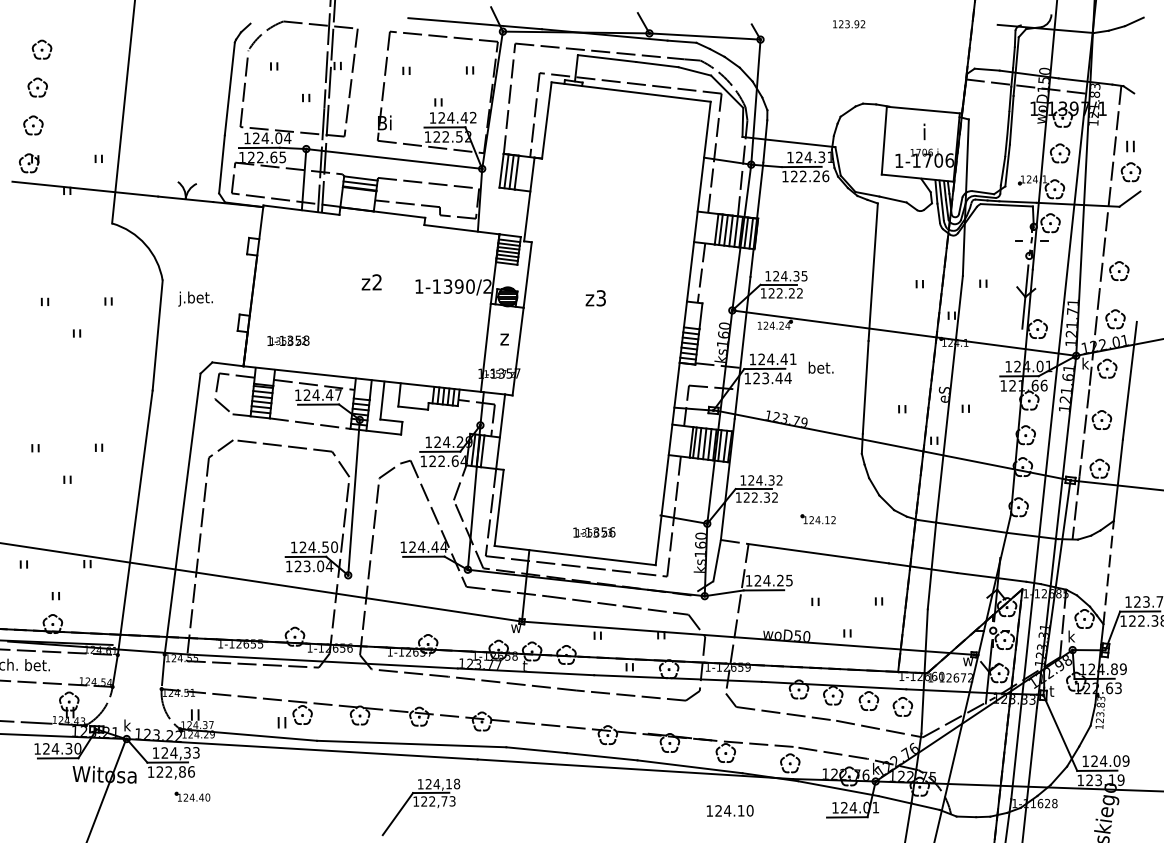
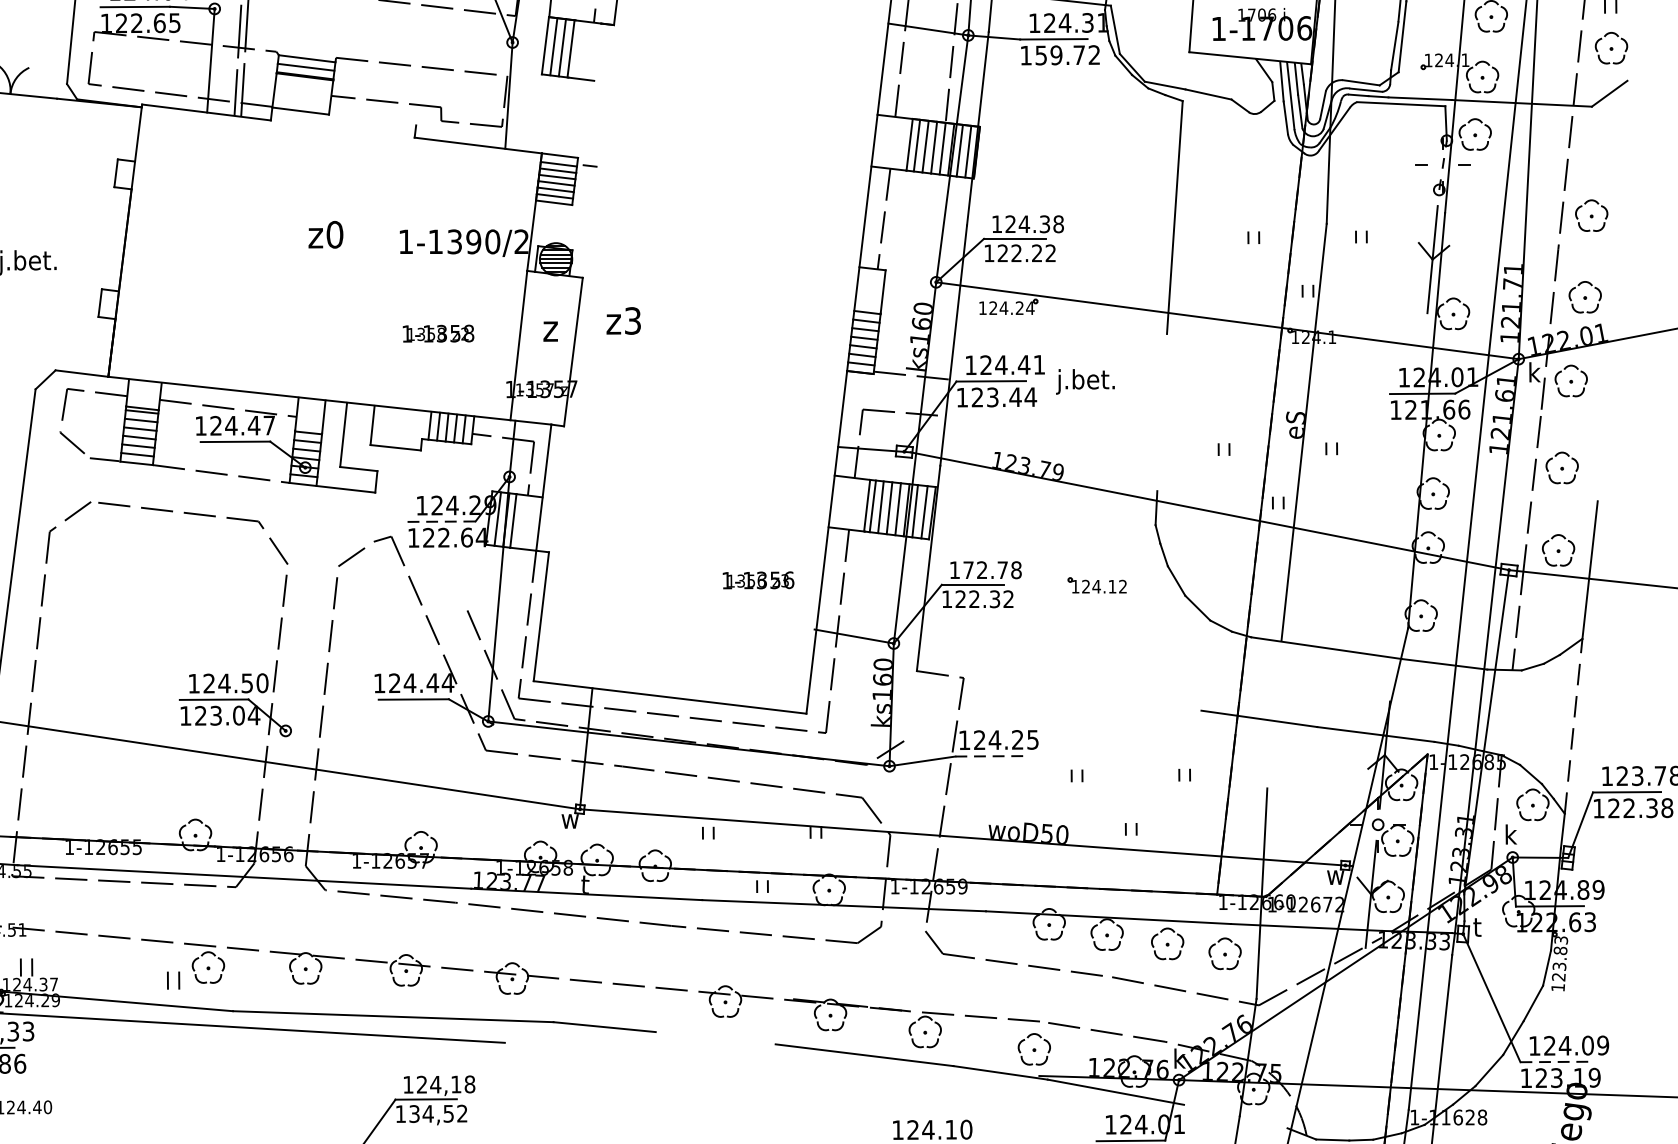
line: (394, 158) -> (364, 24), removed
text: (810, 176) -> (1068, 55), 122.26 -> 159.72
line: (529, 199) -> (592, 94), removed
line: (382, 212) -> (343, 116), removed
line: (527, 274) -> (589, 221), removed
text: (804, 276) -> (1058, 224), 124.35 -> 124.38
text: (377, 282) -> (335, 234), z2 -> z0
text: (595, 298) -> (623, 321), moved
text: (288, 340) -> (438, 333), moved
text: (820, 368) -> (1085, 380), bet. -> j.bet.
line: (1129, 380) -> (1608, 400), removed
line: (865, 386) -> (1161, 411), removed
line: (440, 451) -> (441, 521), solid -> dashed
text: (765, 480) -> (992, 570), 124.32 -> 172.78
line: (459, 482) -> (474, 573), removed
line: (353, 497) -> (294, 599), removed
part: (817, 519) -> (1095, 585), moved
text: (594, 532) -> (758, 580), moved
line: (818, 553) -> (1082, 693), removed
line: (716, 560) -> (909, 705), removed
line: (931, 565) -> (1273, 714), removed
line: (764, 590) -> (990, 756), solid -> dashed
line: (601, 756) -> (714, 1037), removed
line: (635, 769) -> (772, 1059), removed
line: (1097, 770) -> (1554, 1061), solid -> dashed
text: (438, 801) -> (438, 1113), 122,73 -> 134,52
line: (908, 802) -> (1234, 1115), removed

